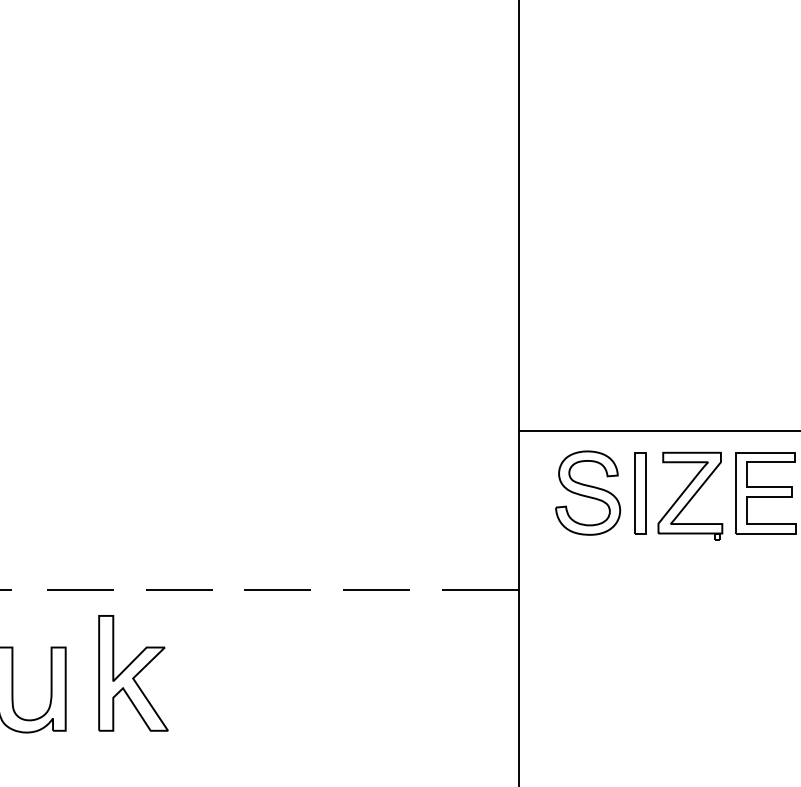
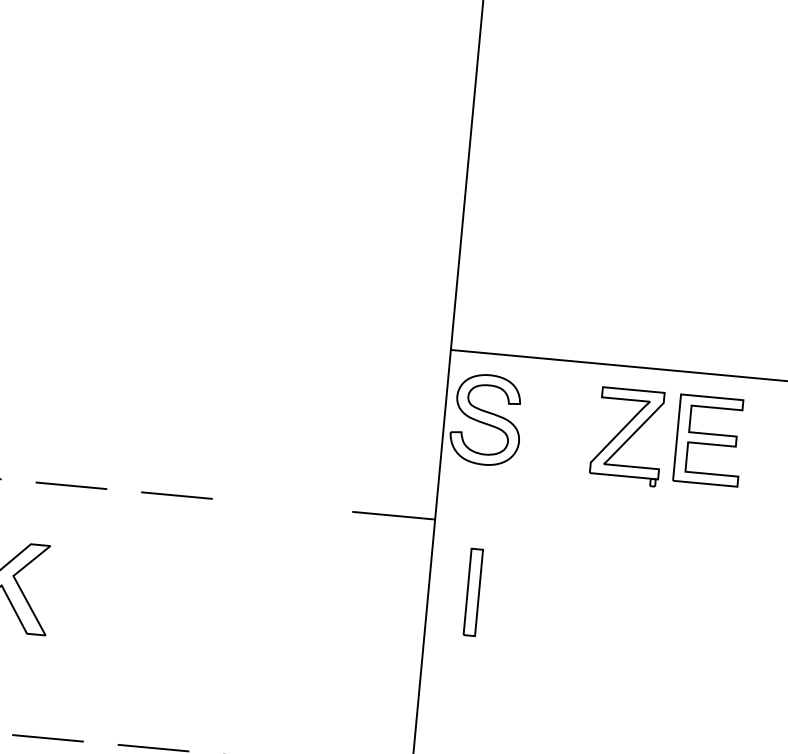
part: (588, 492) -> (486, 419), moved
part: (640, 493) -> (473, 592), moved
line: (376, 589) -> (282, 504), removed

